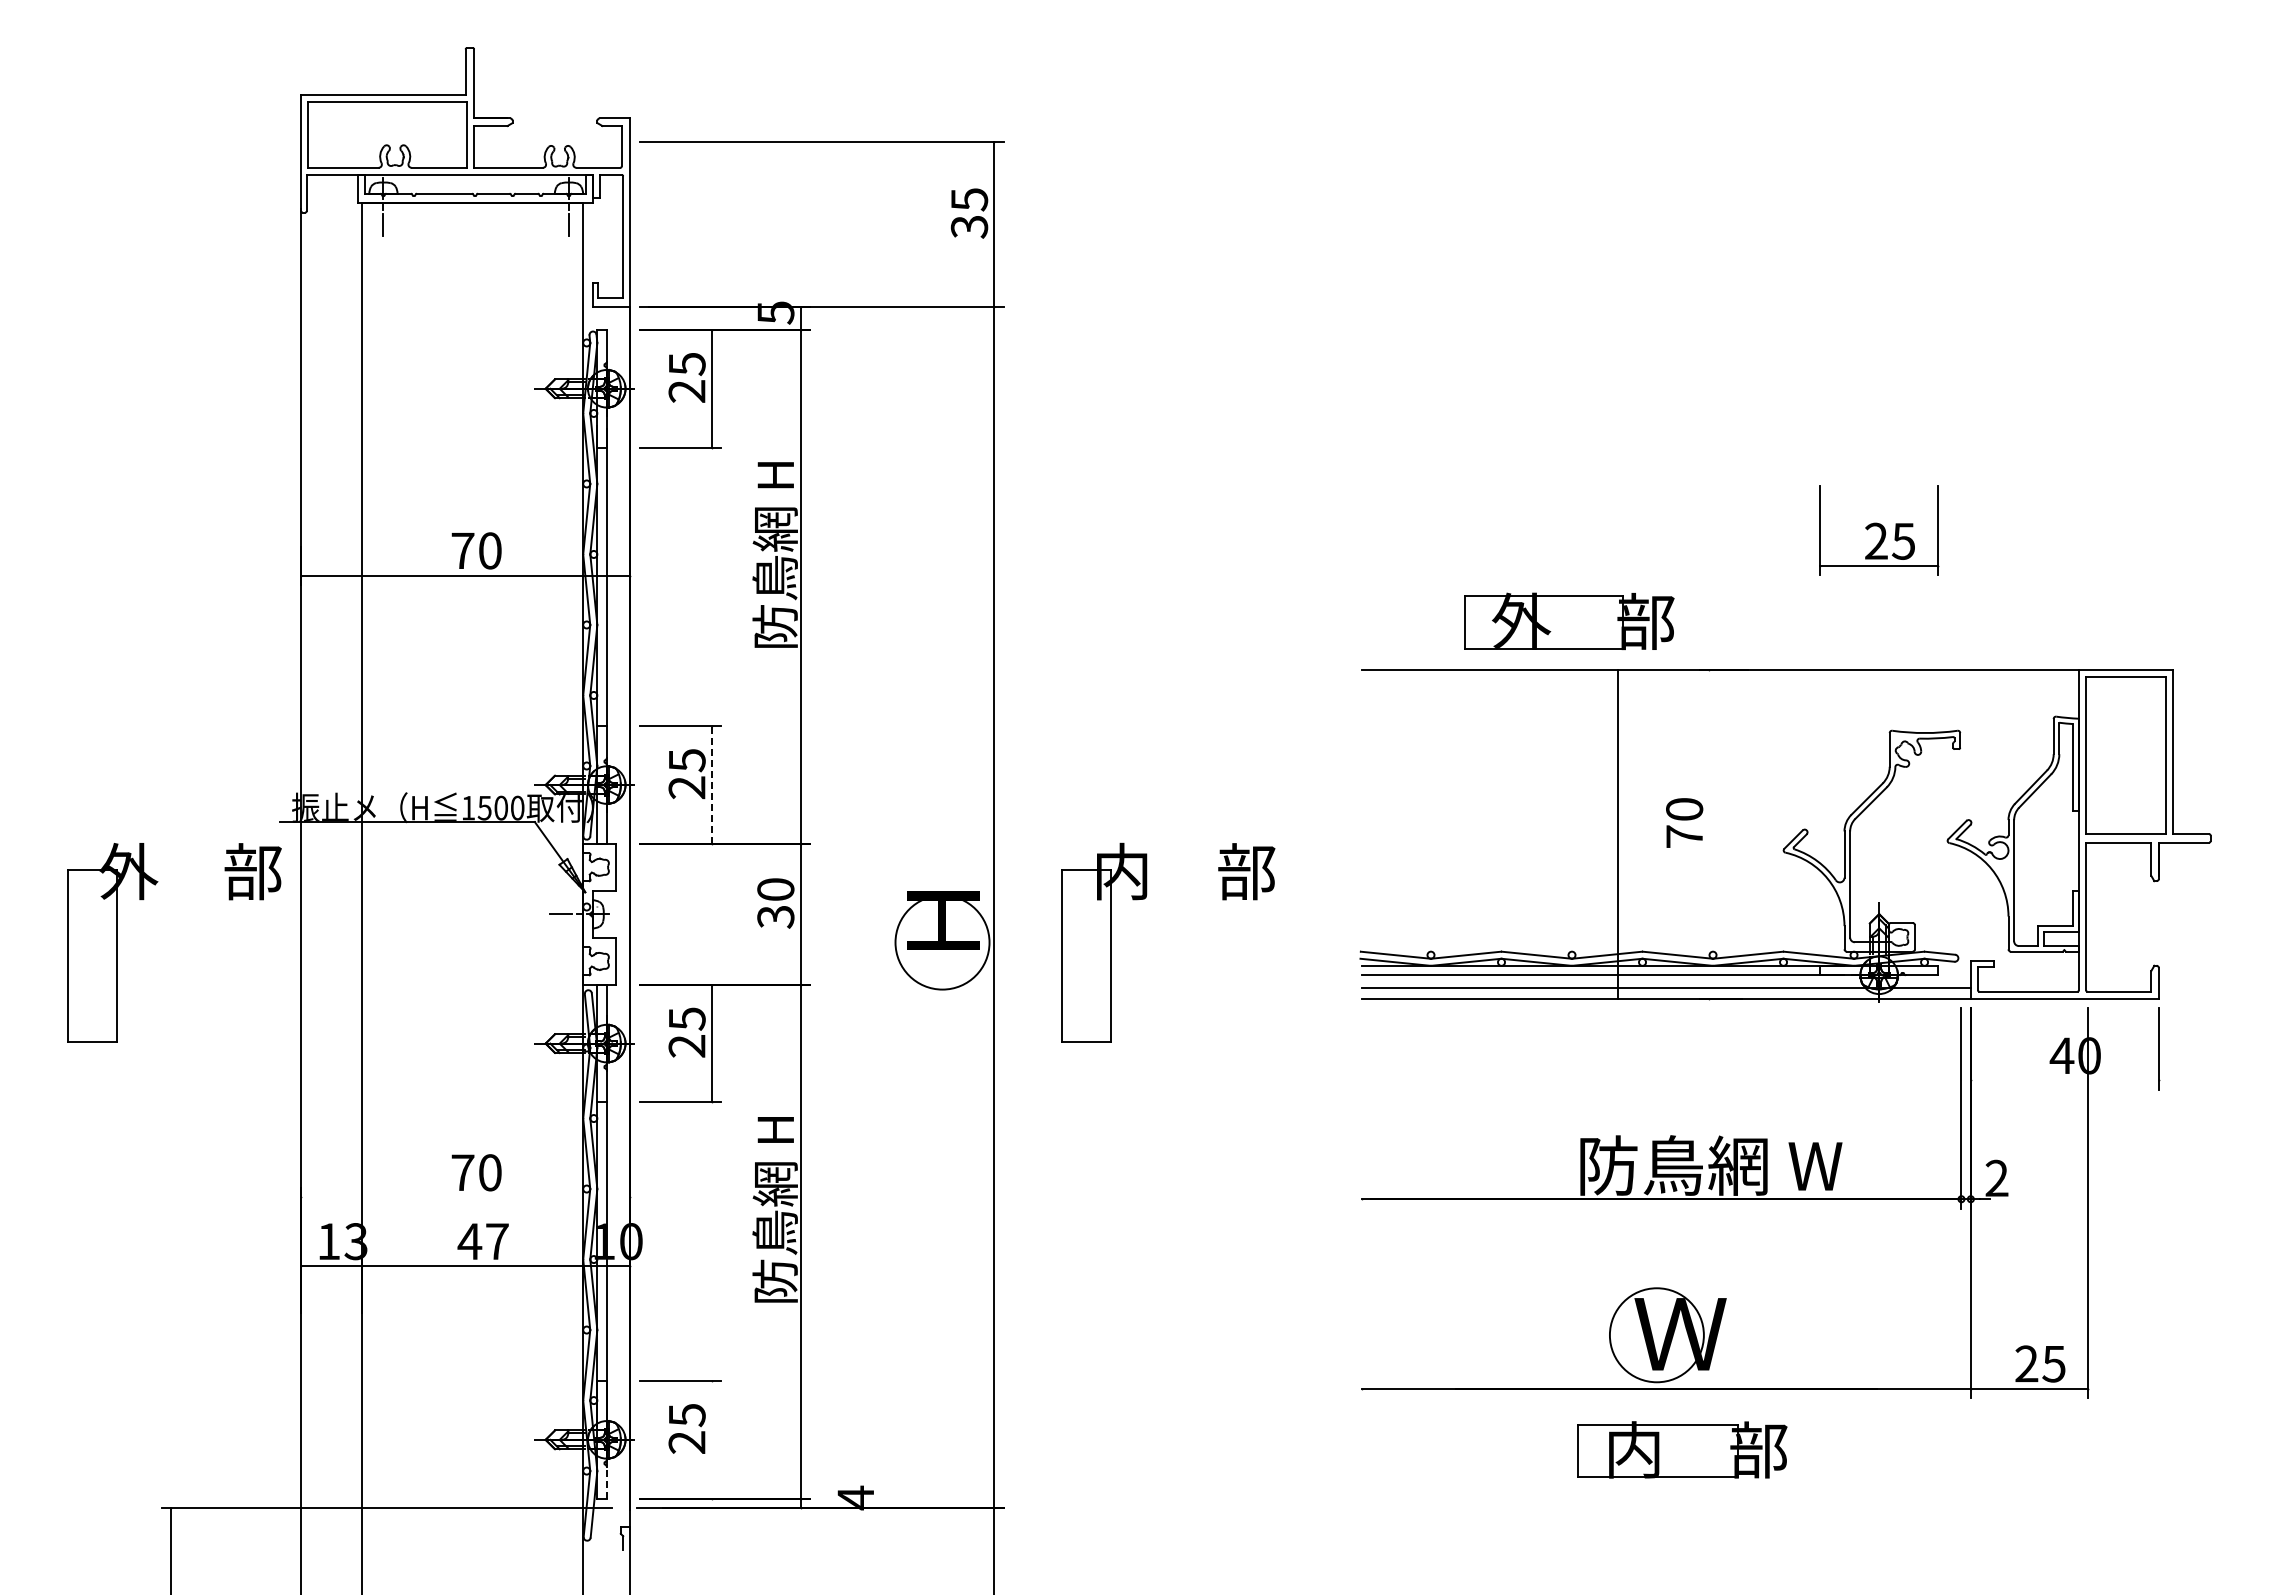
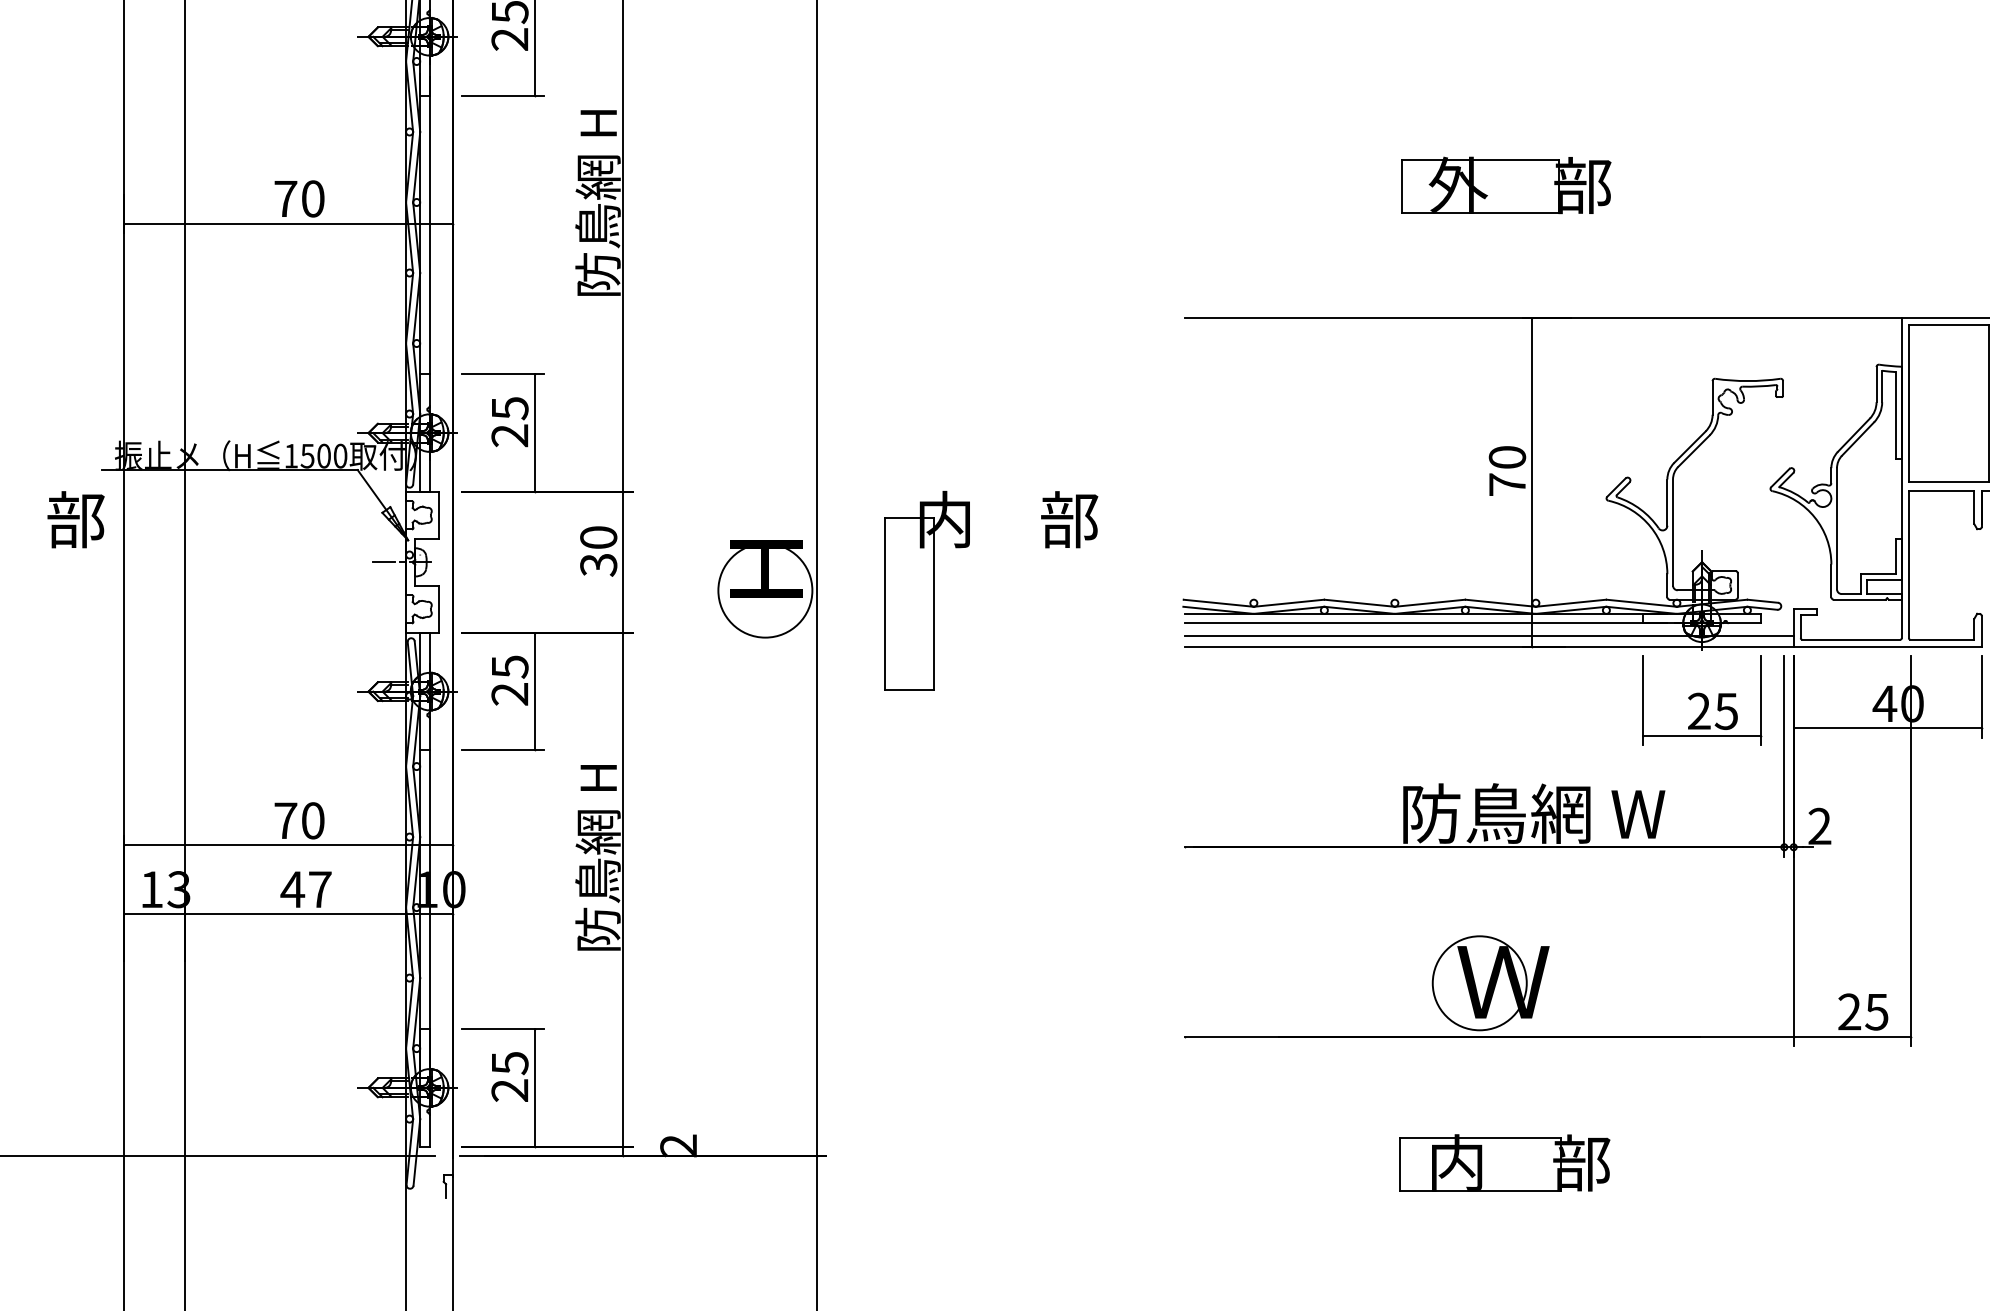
part: (1879, 530) -> (1702, 700), moved
part: (1569, 620) -> (1506, 184), moved
line: (711, 785) -> (534, 433), dashed -> solid
line: (1618, 833) -> (1532, 481), moved
line: (2064, 1080) -> (1887, 728), added
line: (465, 1197) -> (288, 845), added
line: (711, 1439) -> (534, 1087), added
part: (1682, 1449) -> (1505, 1162), moved
line: (606, 1482) -> (429, 1130), dashed -> solid
text: (855, 1497) -> (678, 1145), 4 -> 2

